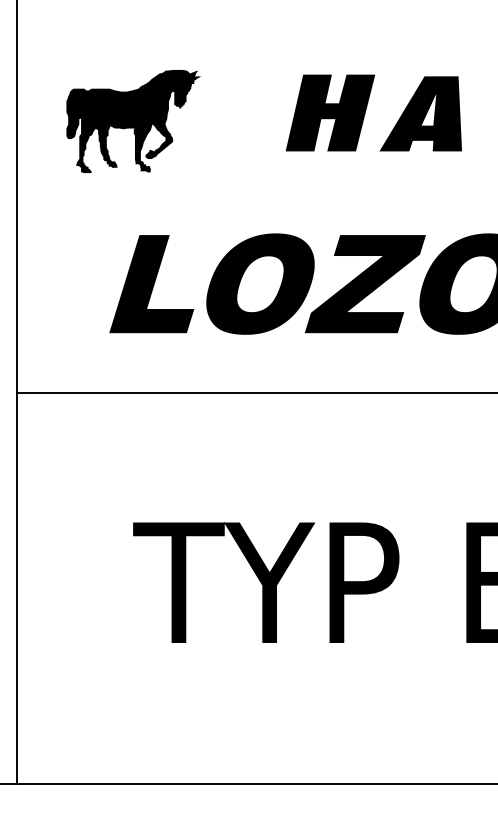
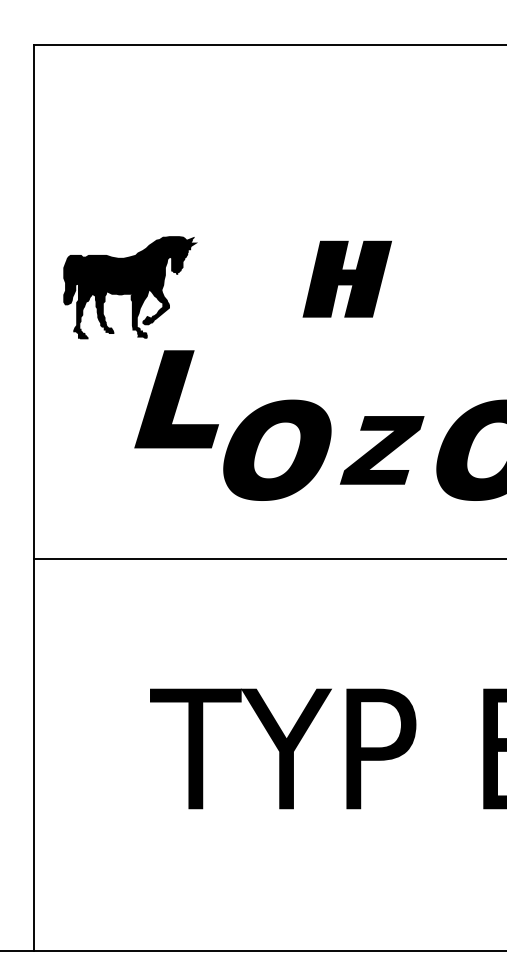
part: (420, 113) -> (437, 279), removed
part: (133, 121) -> (130, 287), moved
part: (151, 284) -> (176, 399), moved
part: (364, 284) -> (381, 450), size x0.7

